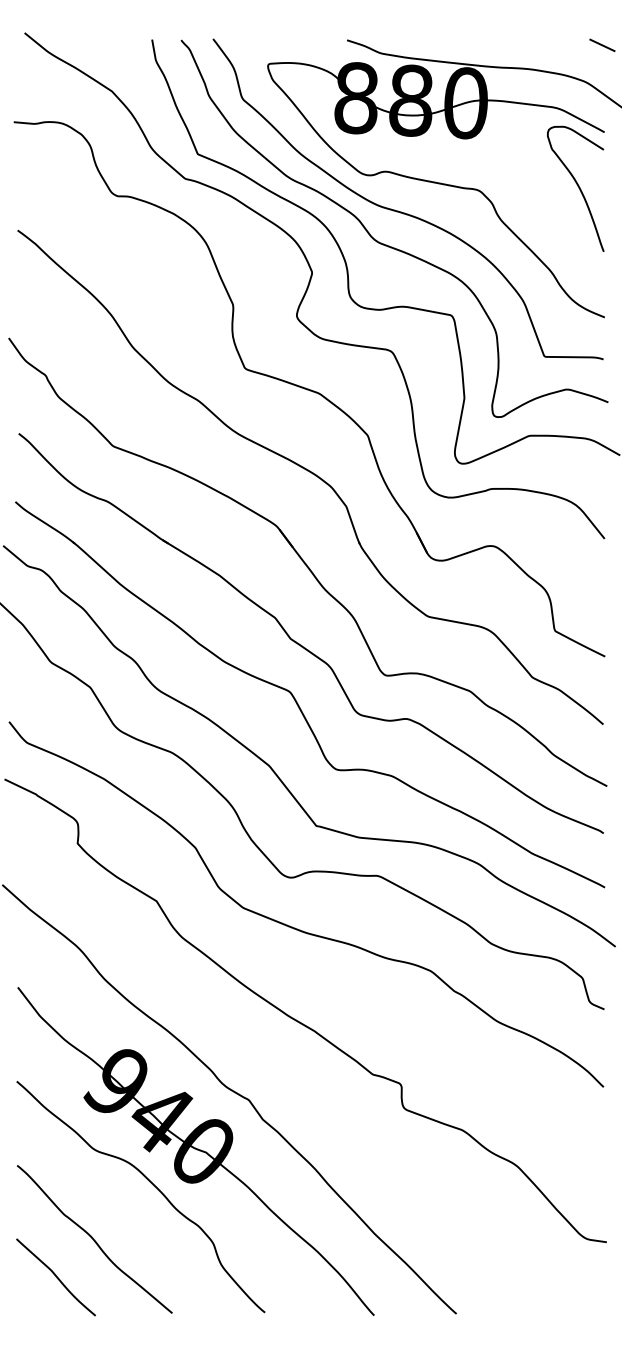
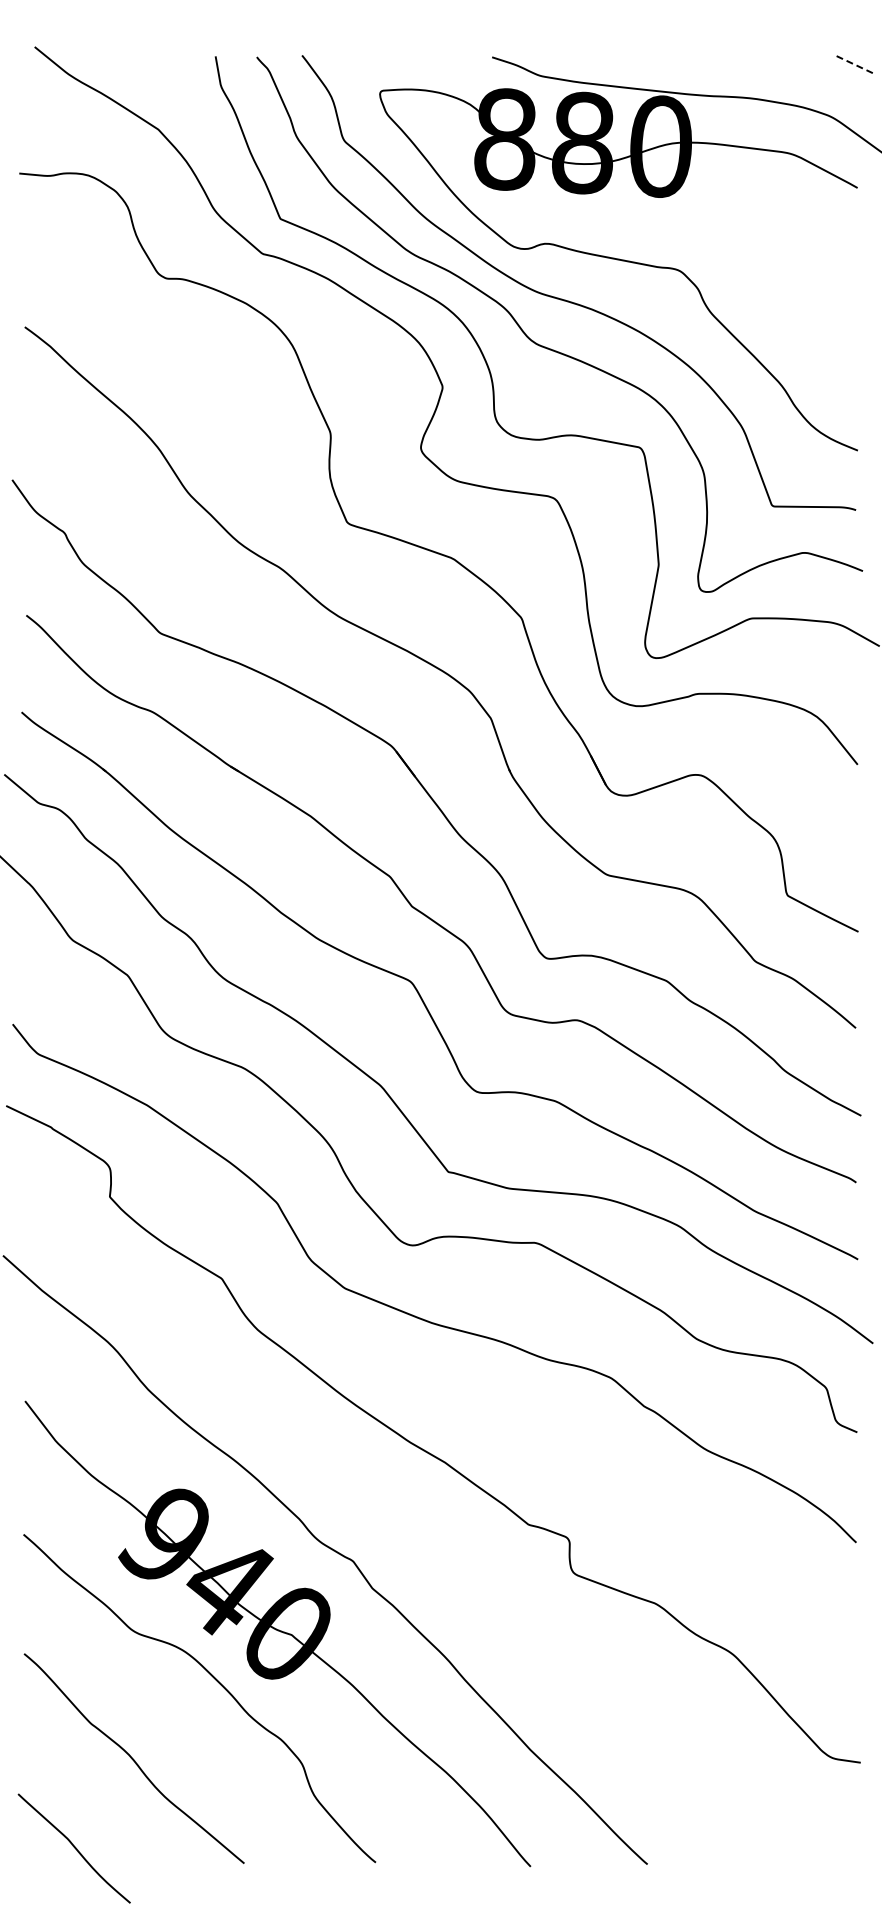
line: (602, 45) -> (854, 64), solid -> dashed
curve: (578, 187) -> (820, 266), removed
curve: (55, 1276) -> (73, 1847), moved

